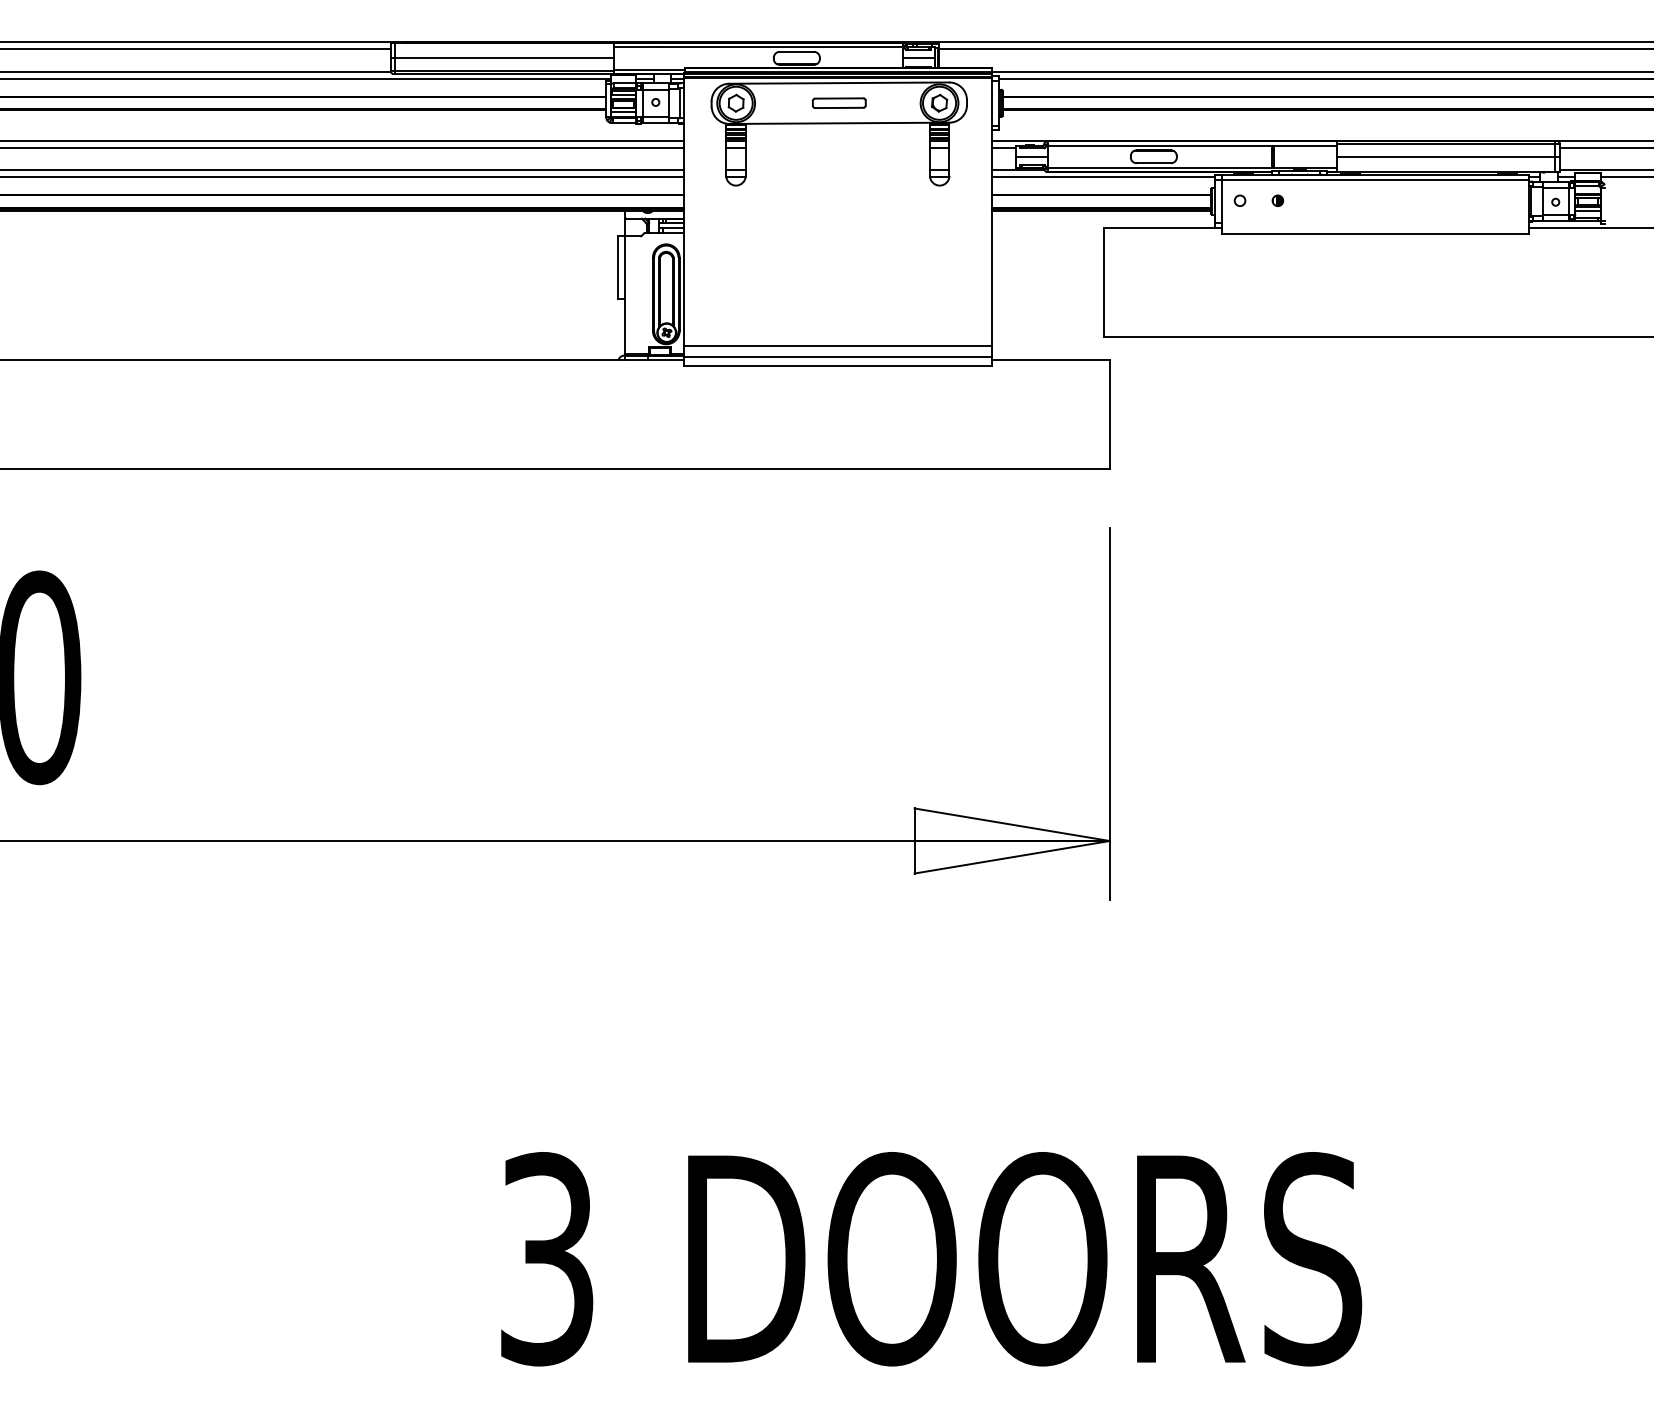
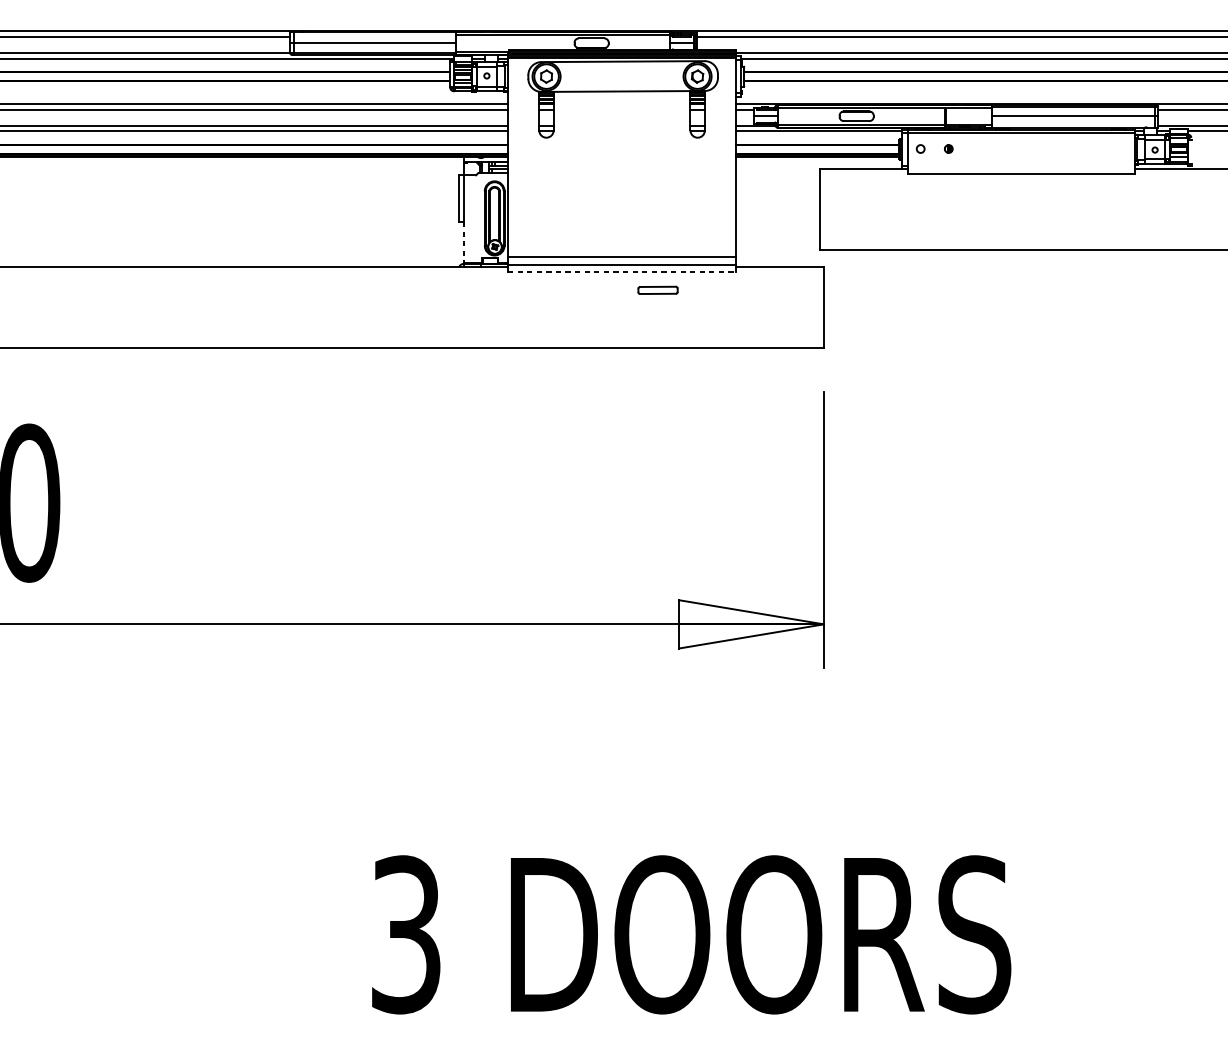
part: (838, 102) -> (657, 289), moved
line: (624, 326) -> (463, 242), solid -> dashed
line: (837, 366) -> (621, 272), solid -> dashed

